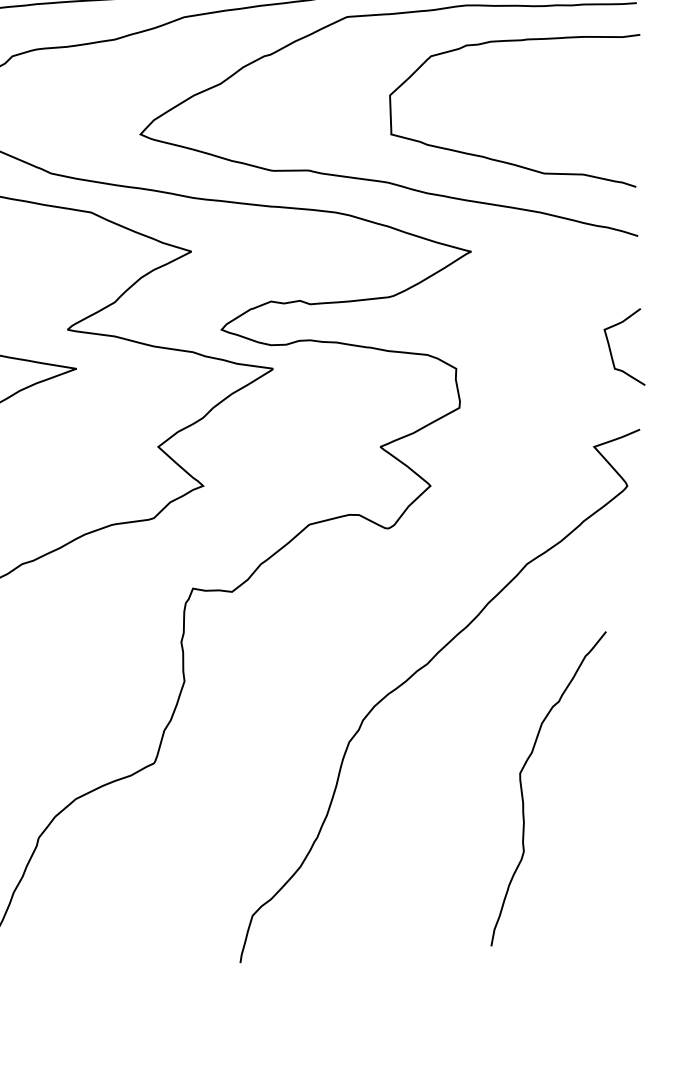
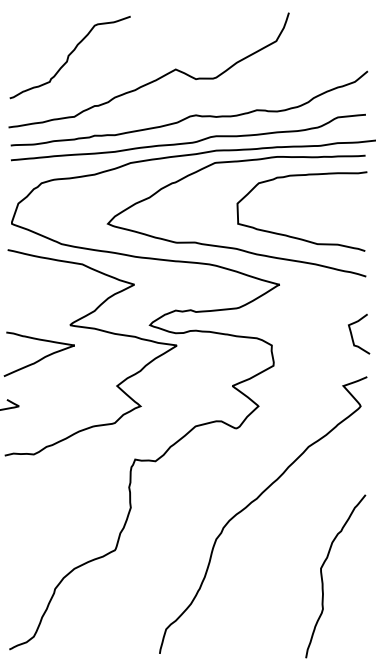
curve: (524, 796) -> (323, 580), moved

